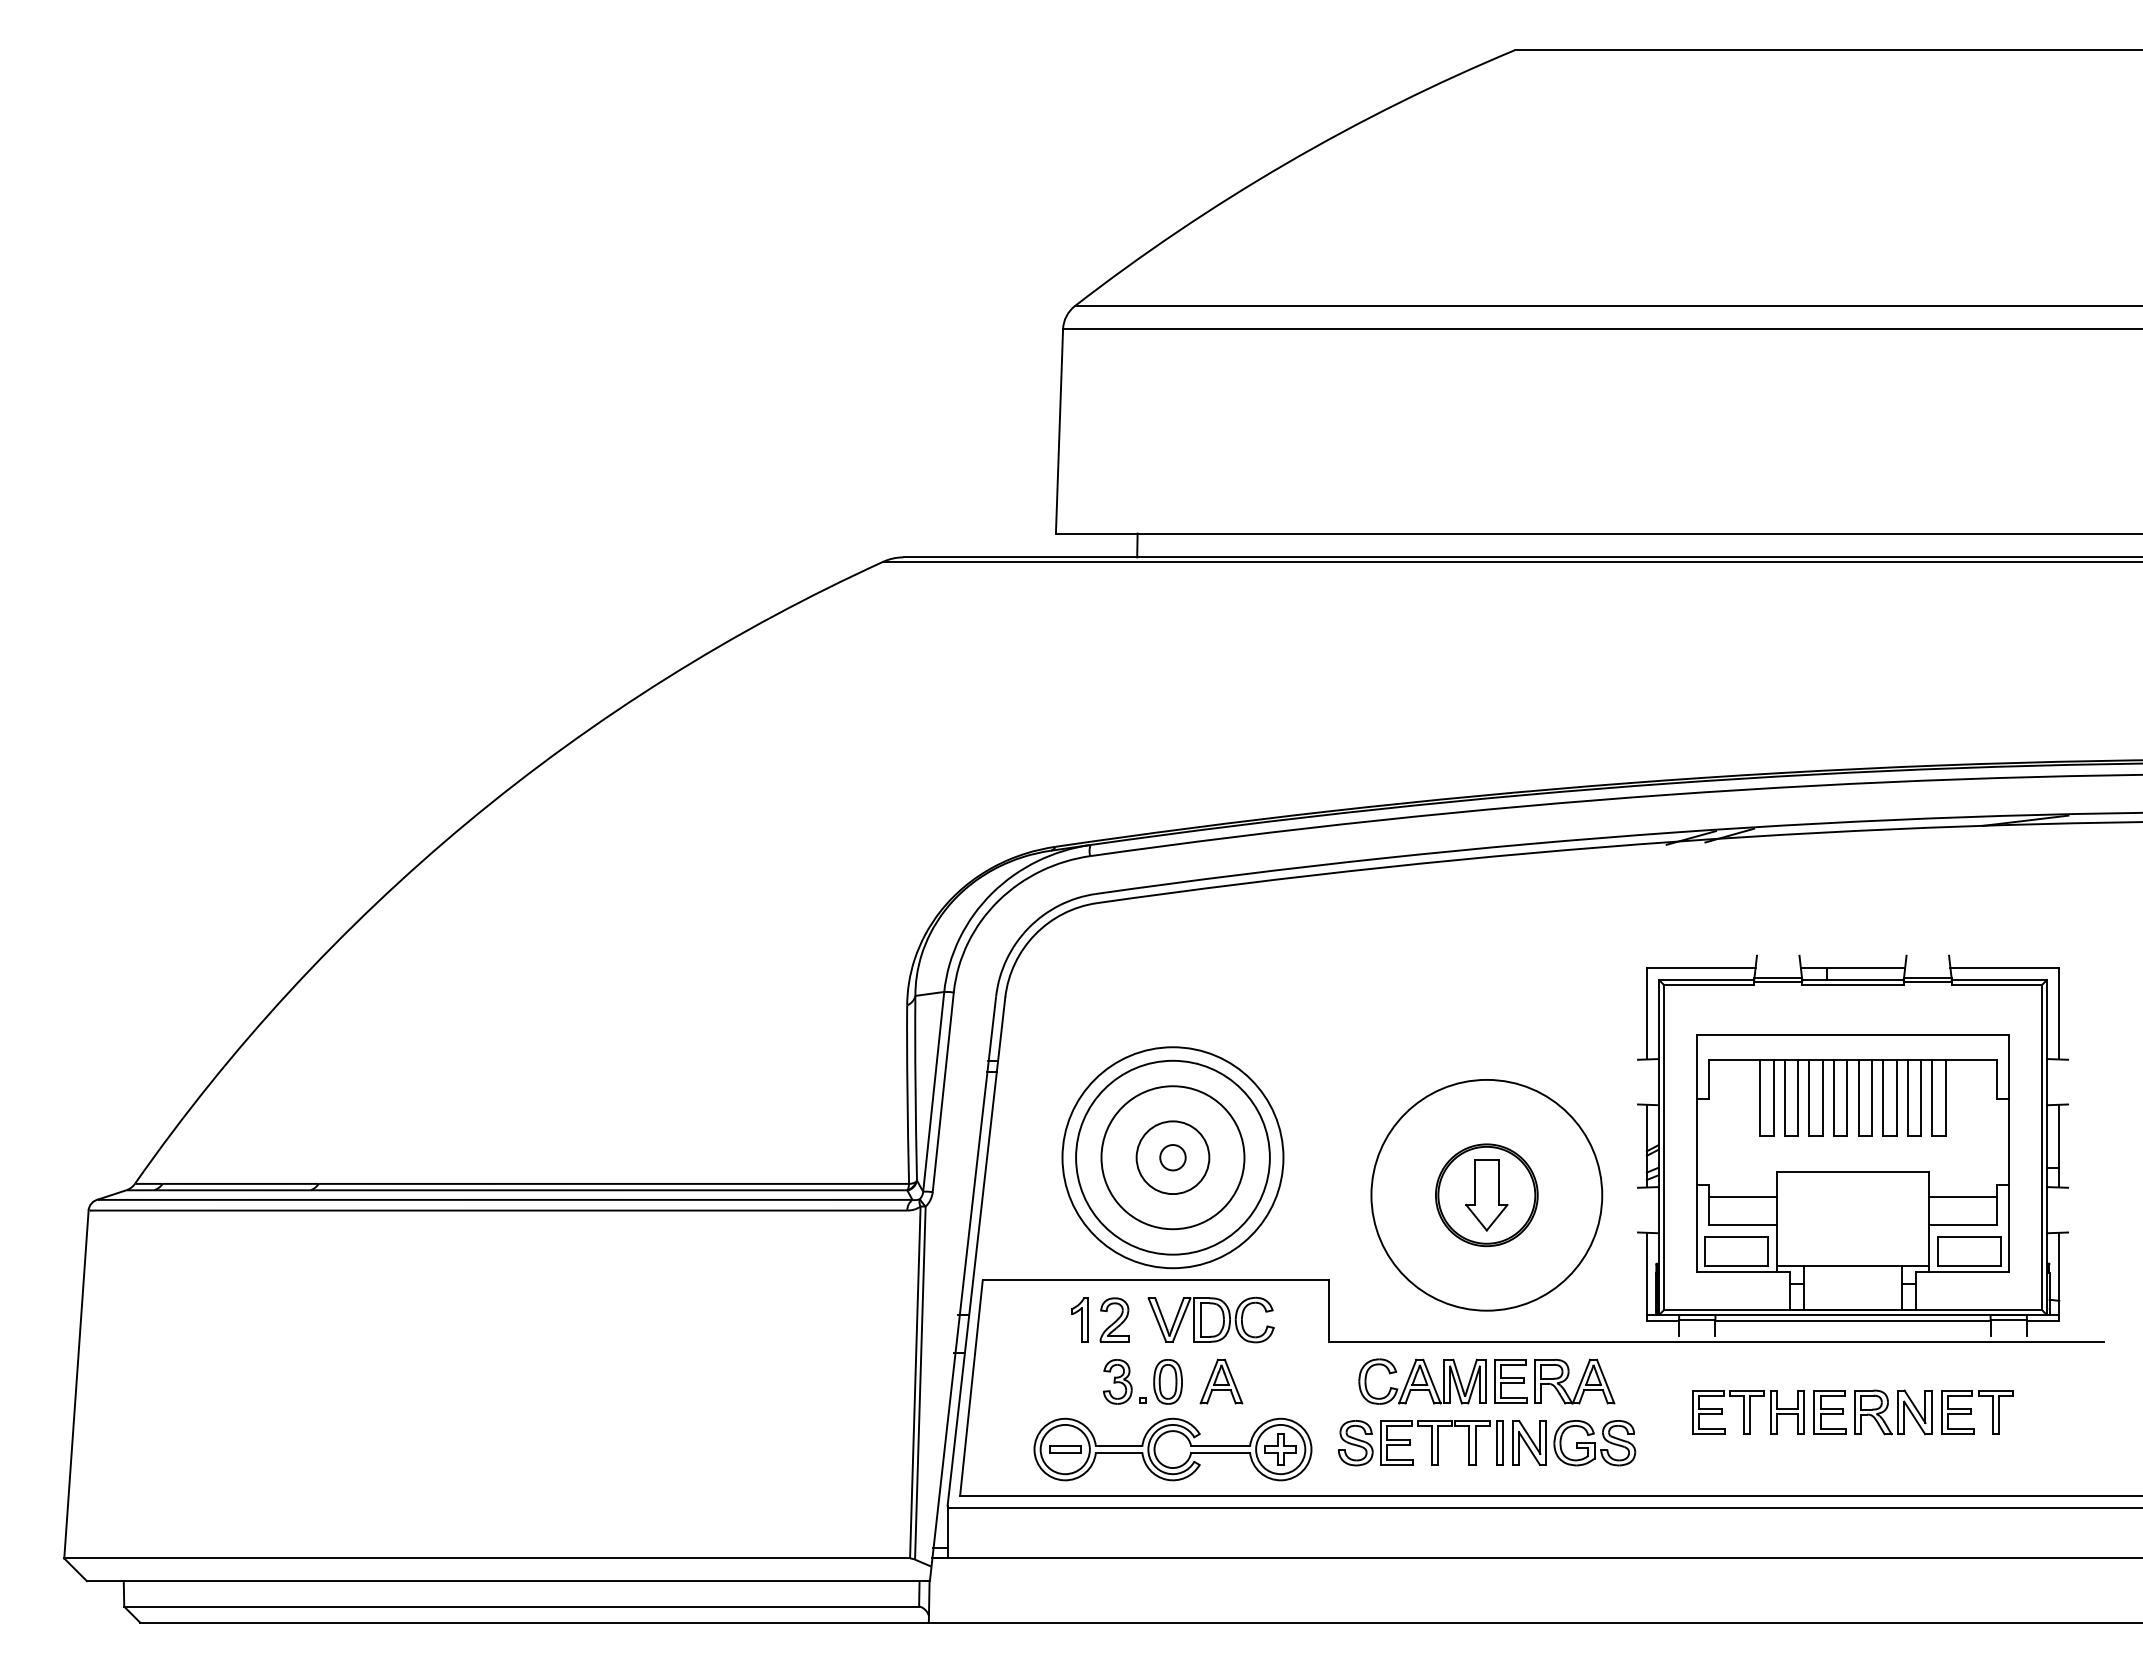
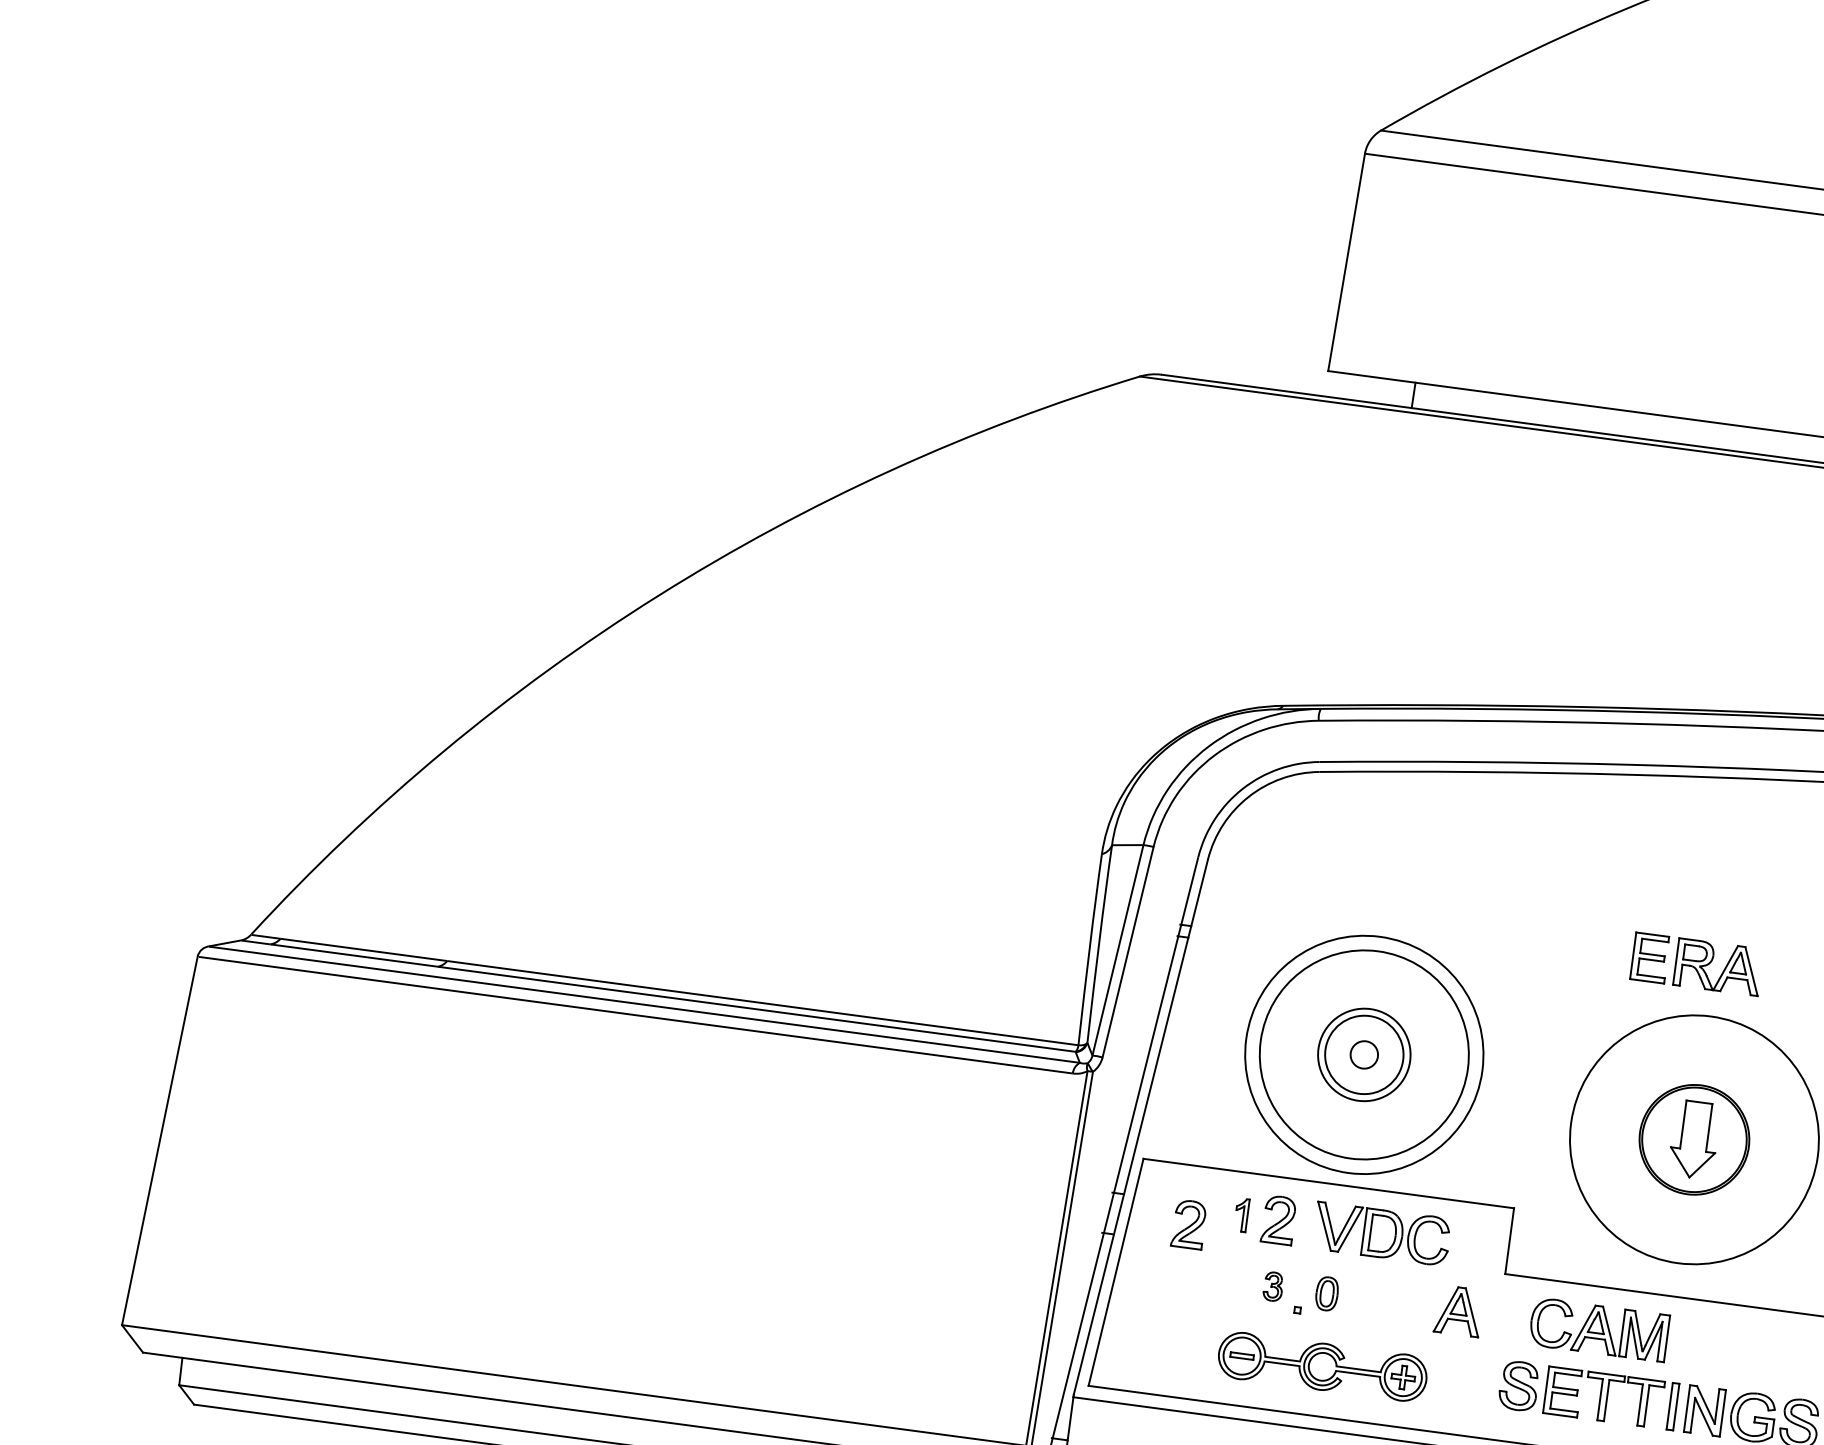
circle: (1172, 1157) -> (1363, 1054), size x0.6
part: (1079, 1319) -> (1241, 1214), size x0.7
part: (1032, 1334) -> (1188, 1223), added
part: (1117, 1381) -> (1273, 1286), size x0.6
part: (1167, 1381) -> (1326, 1293), size x0.7
part: (1221, 1381) -> (1459, 1311), moved
part: (1554, 1381) -> (1696, 964), moved
part: (1172, 1449) -> (1322, 1366), size x0.7

